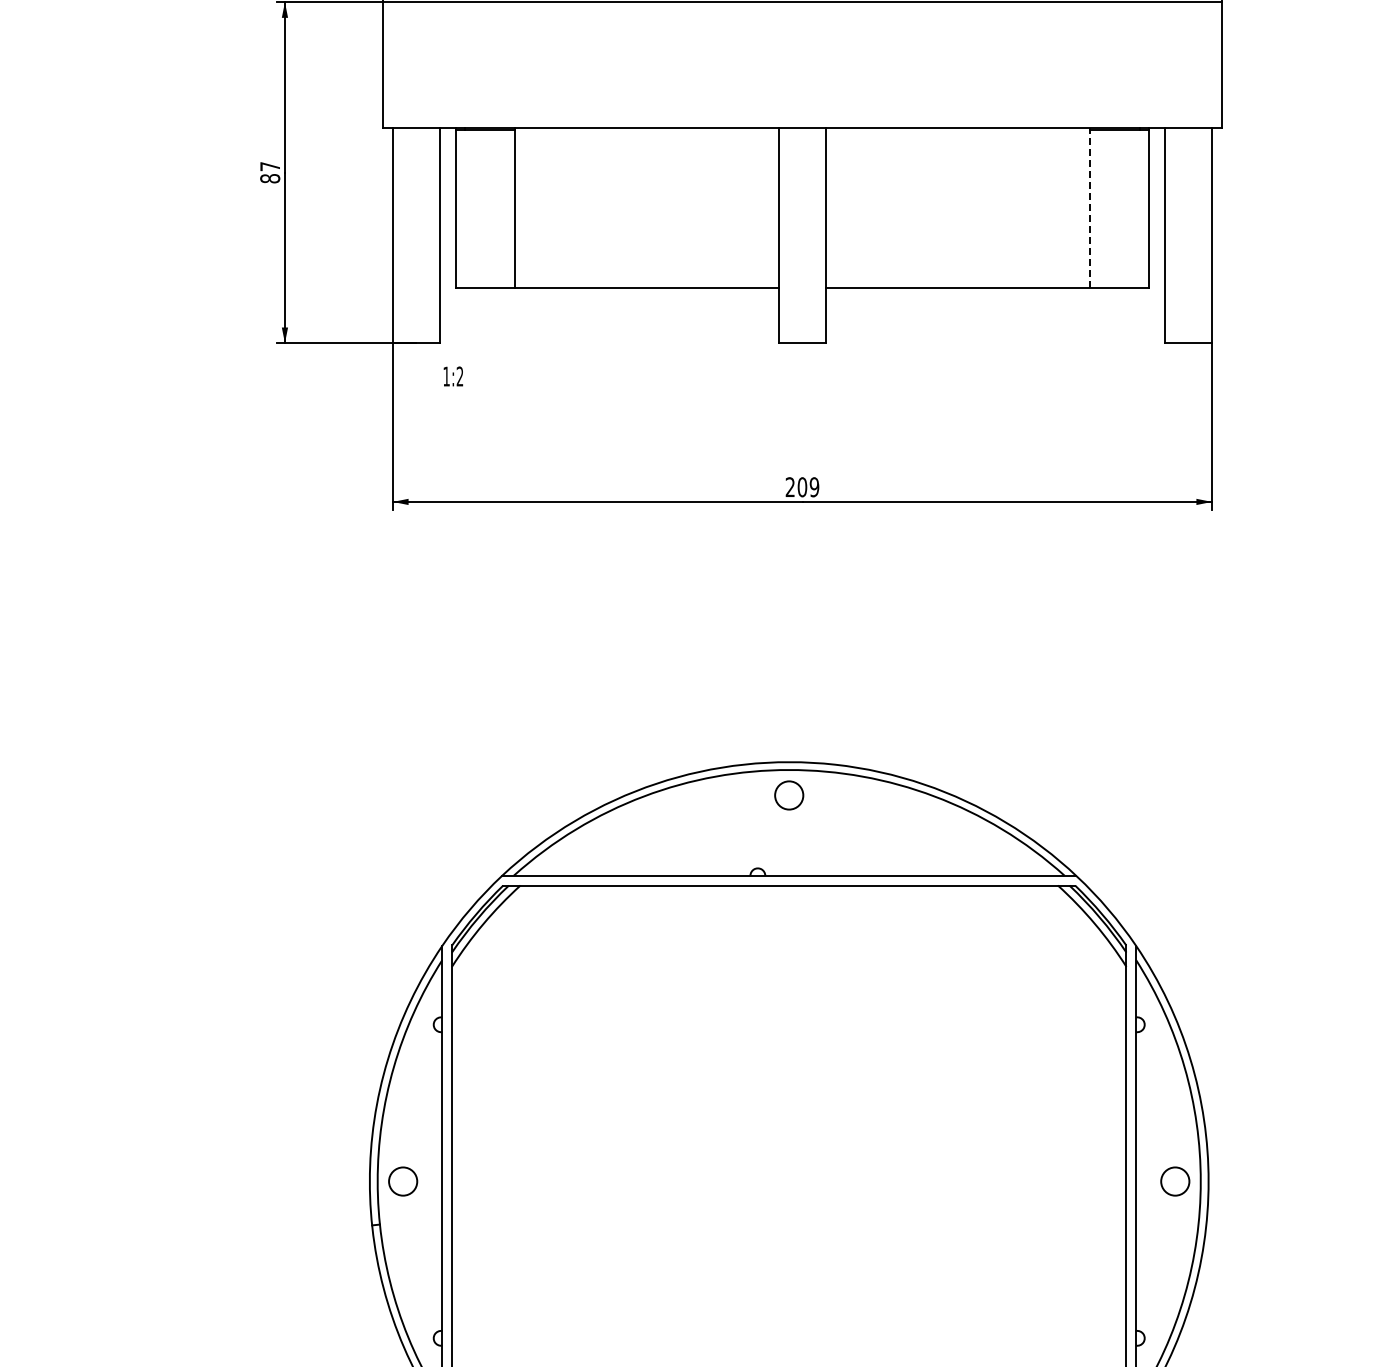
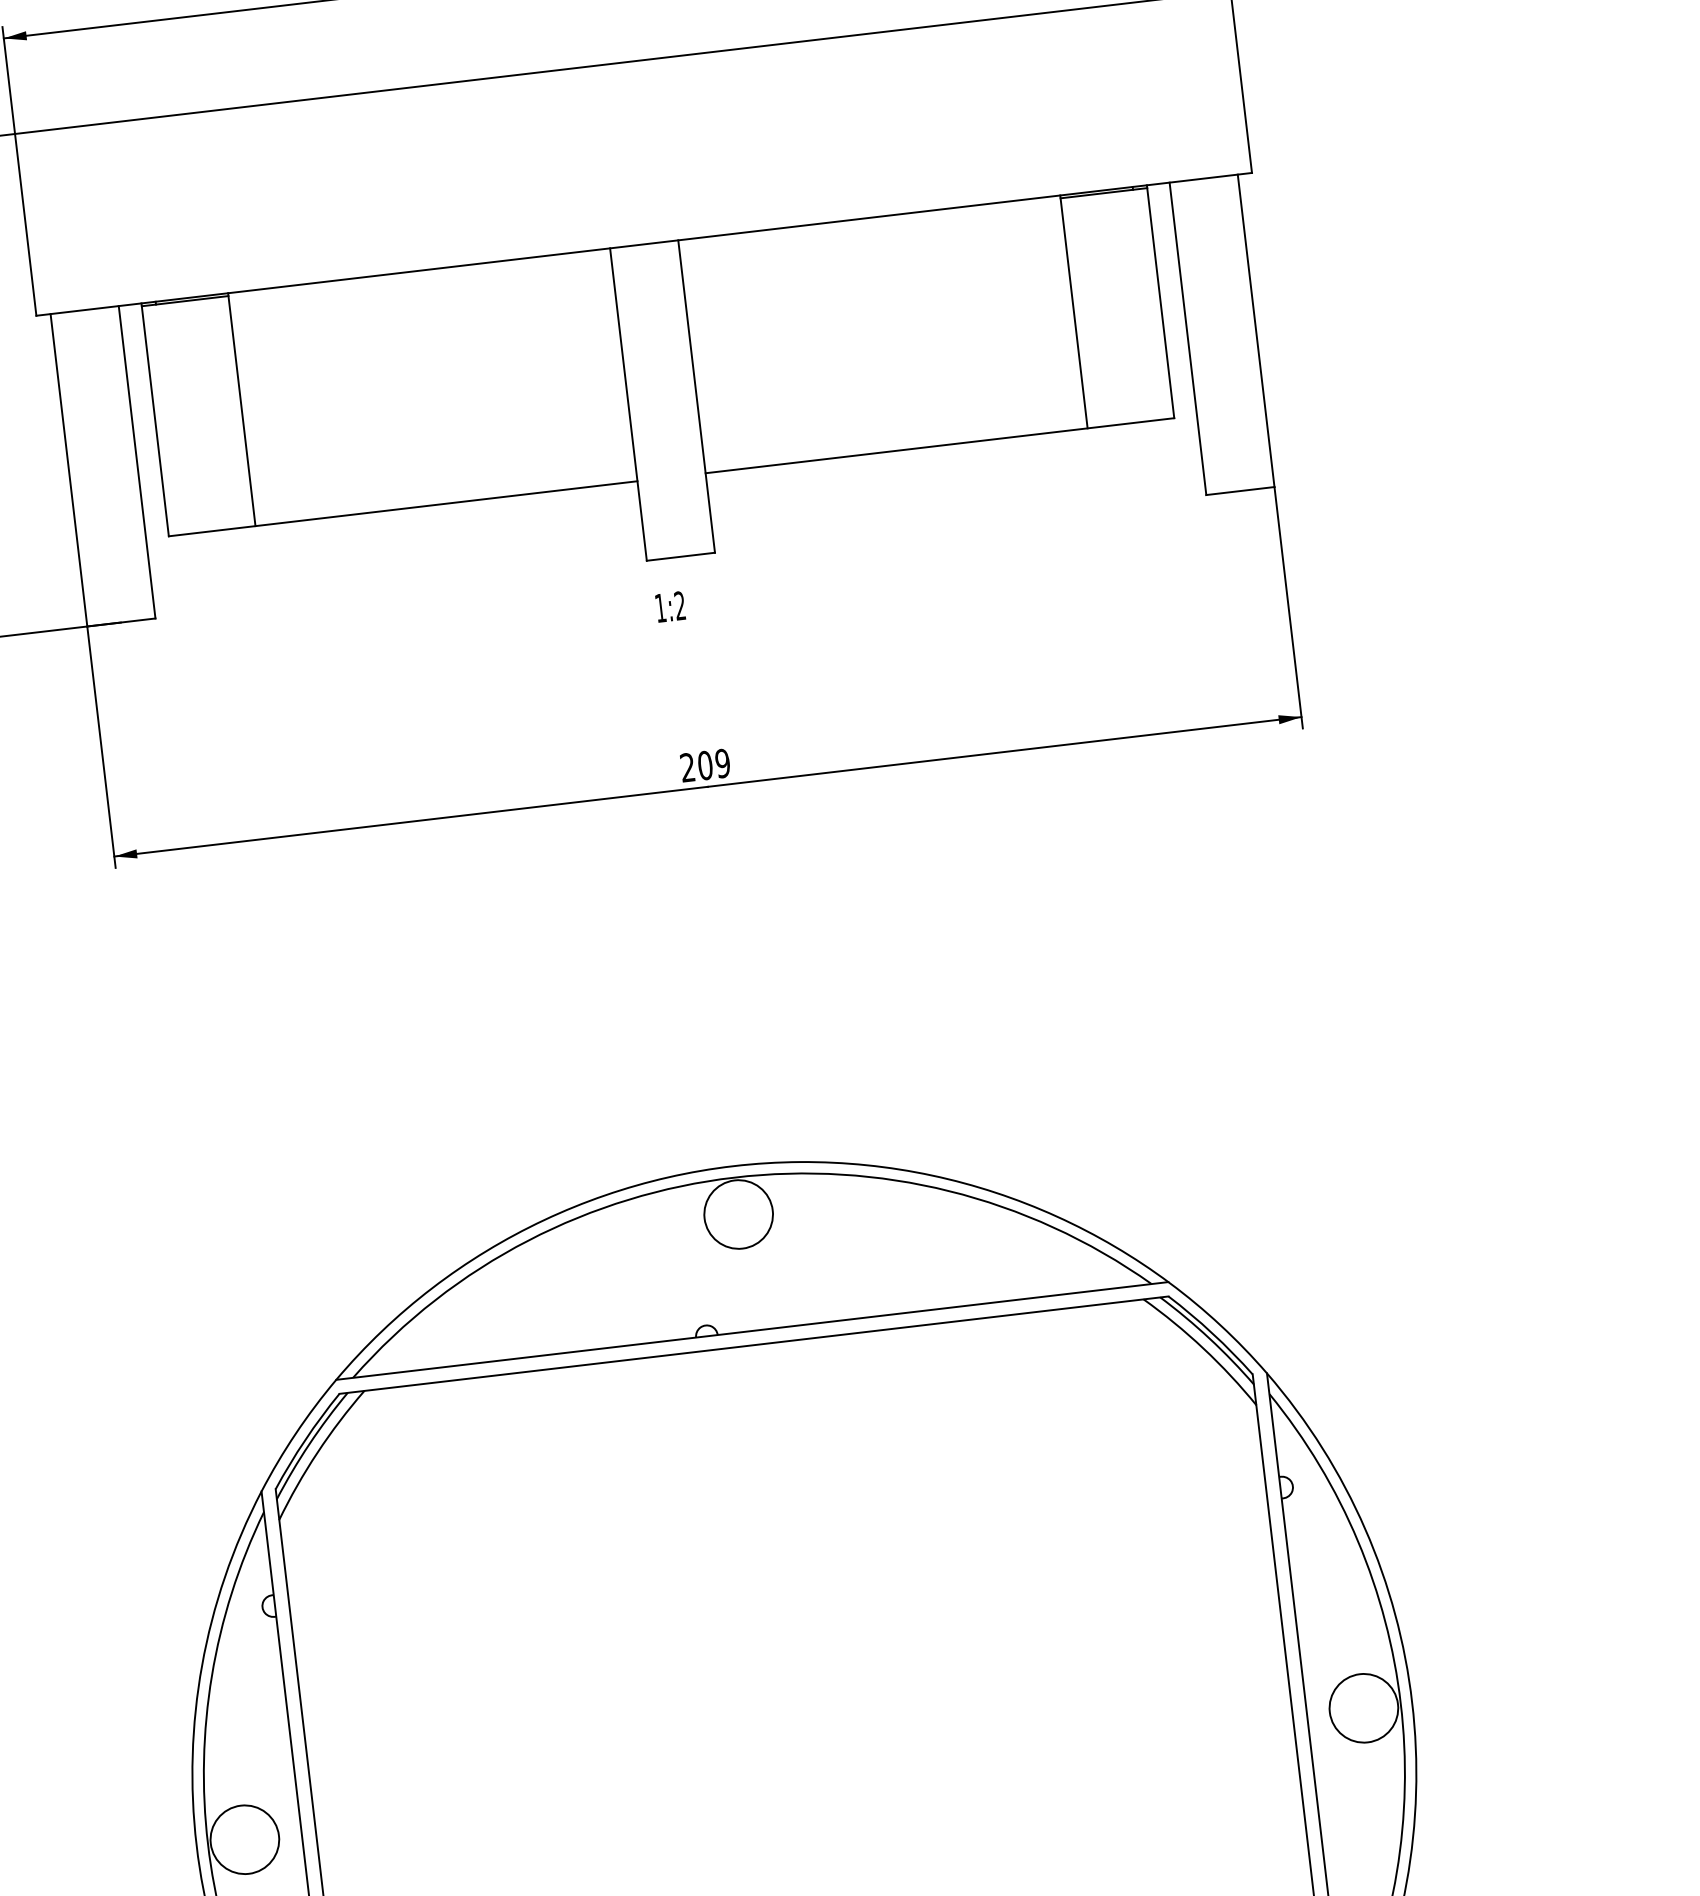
line: (1089, 207) -> (1073, 311), dashed -> solid
text: (453, 376) -> (670, 606), moved
circle: (788, 795) -> (737, 1214), size x1.67
circle: (402, 1181) -> (243, 1839), size x1.67
circle: (1174, 1181) -> (1362, 1708), size x1.67

